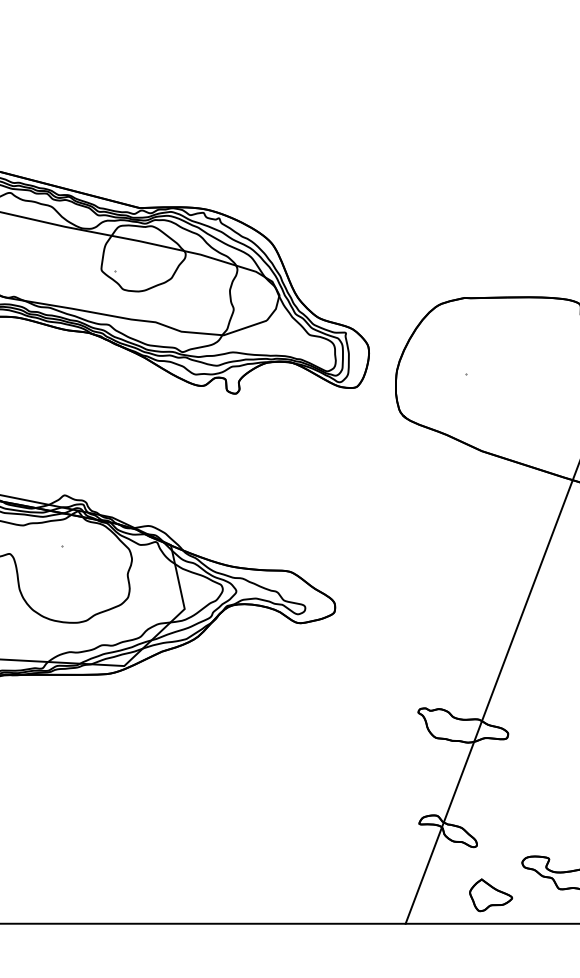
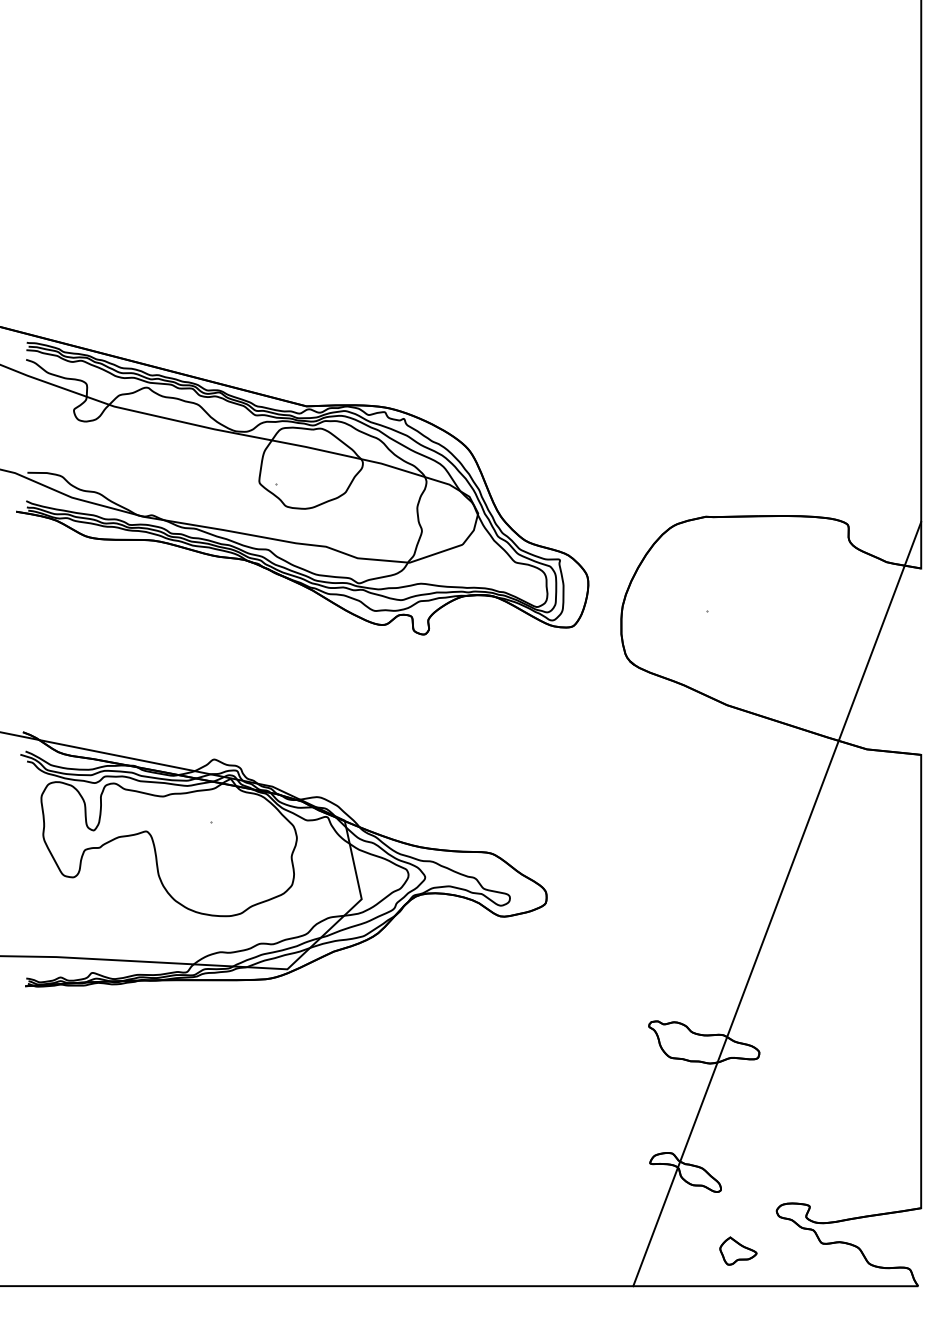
part: (491, 894) -> (738, 1250), size x0.7

